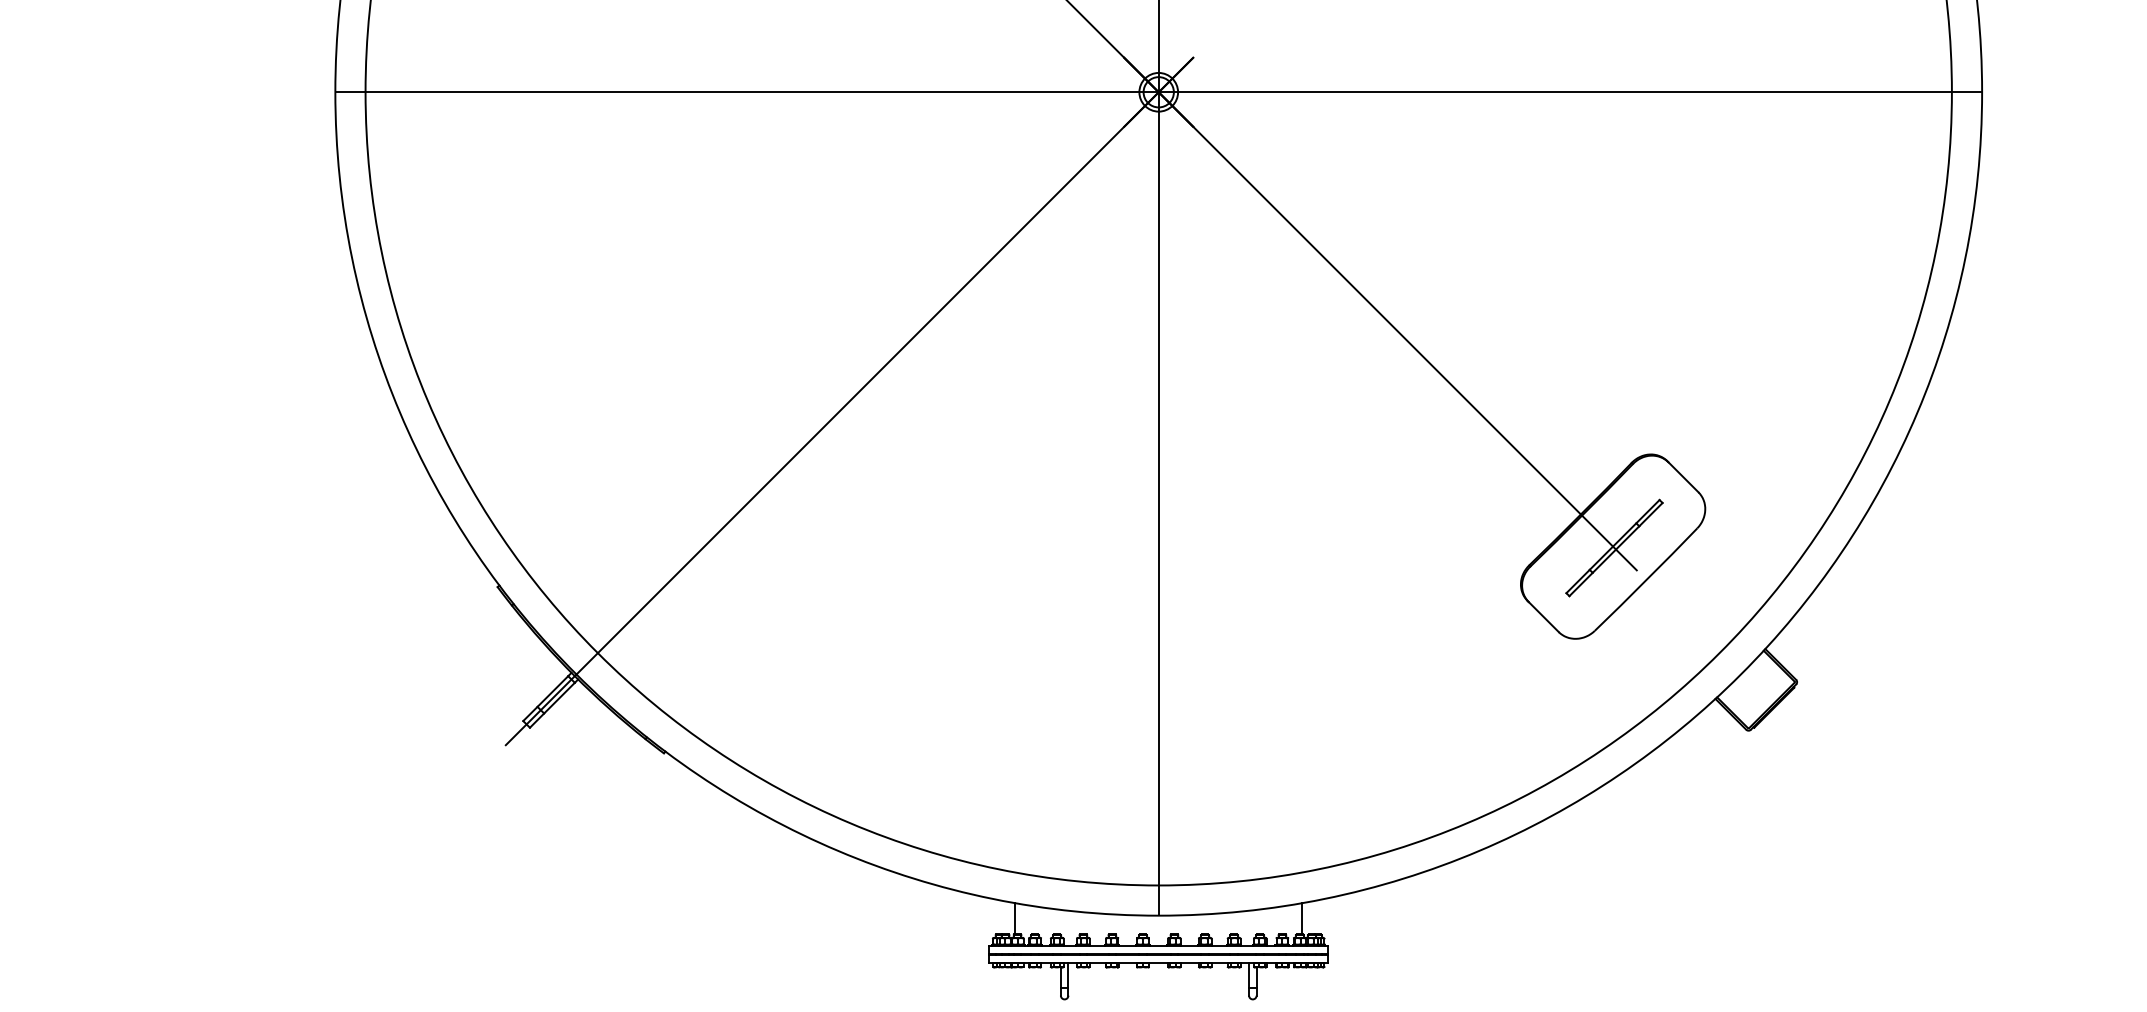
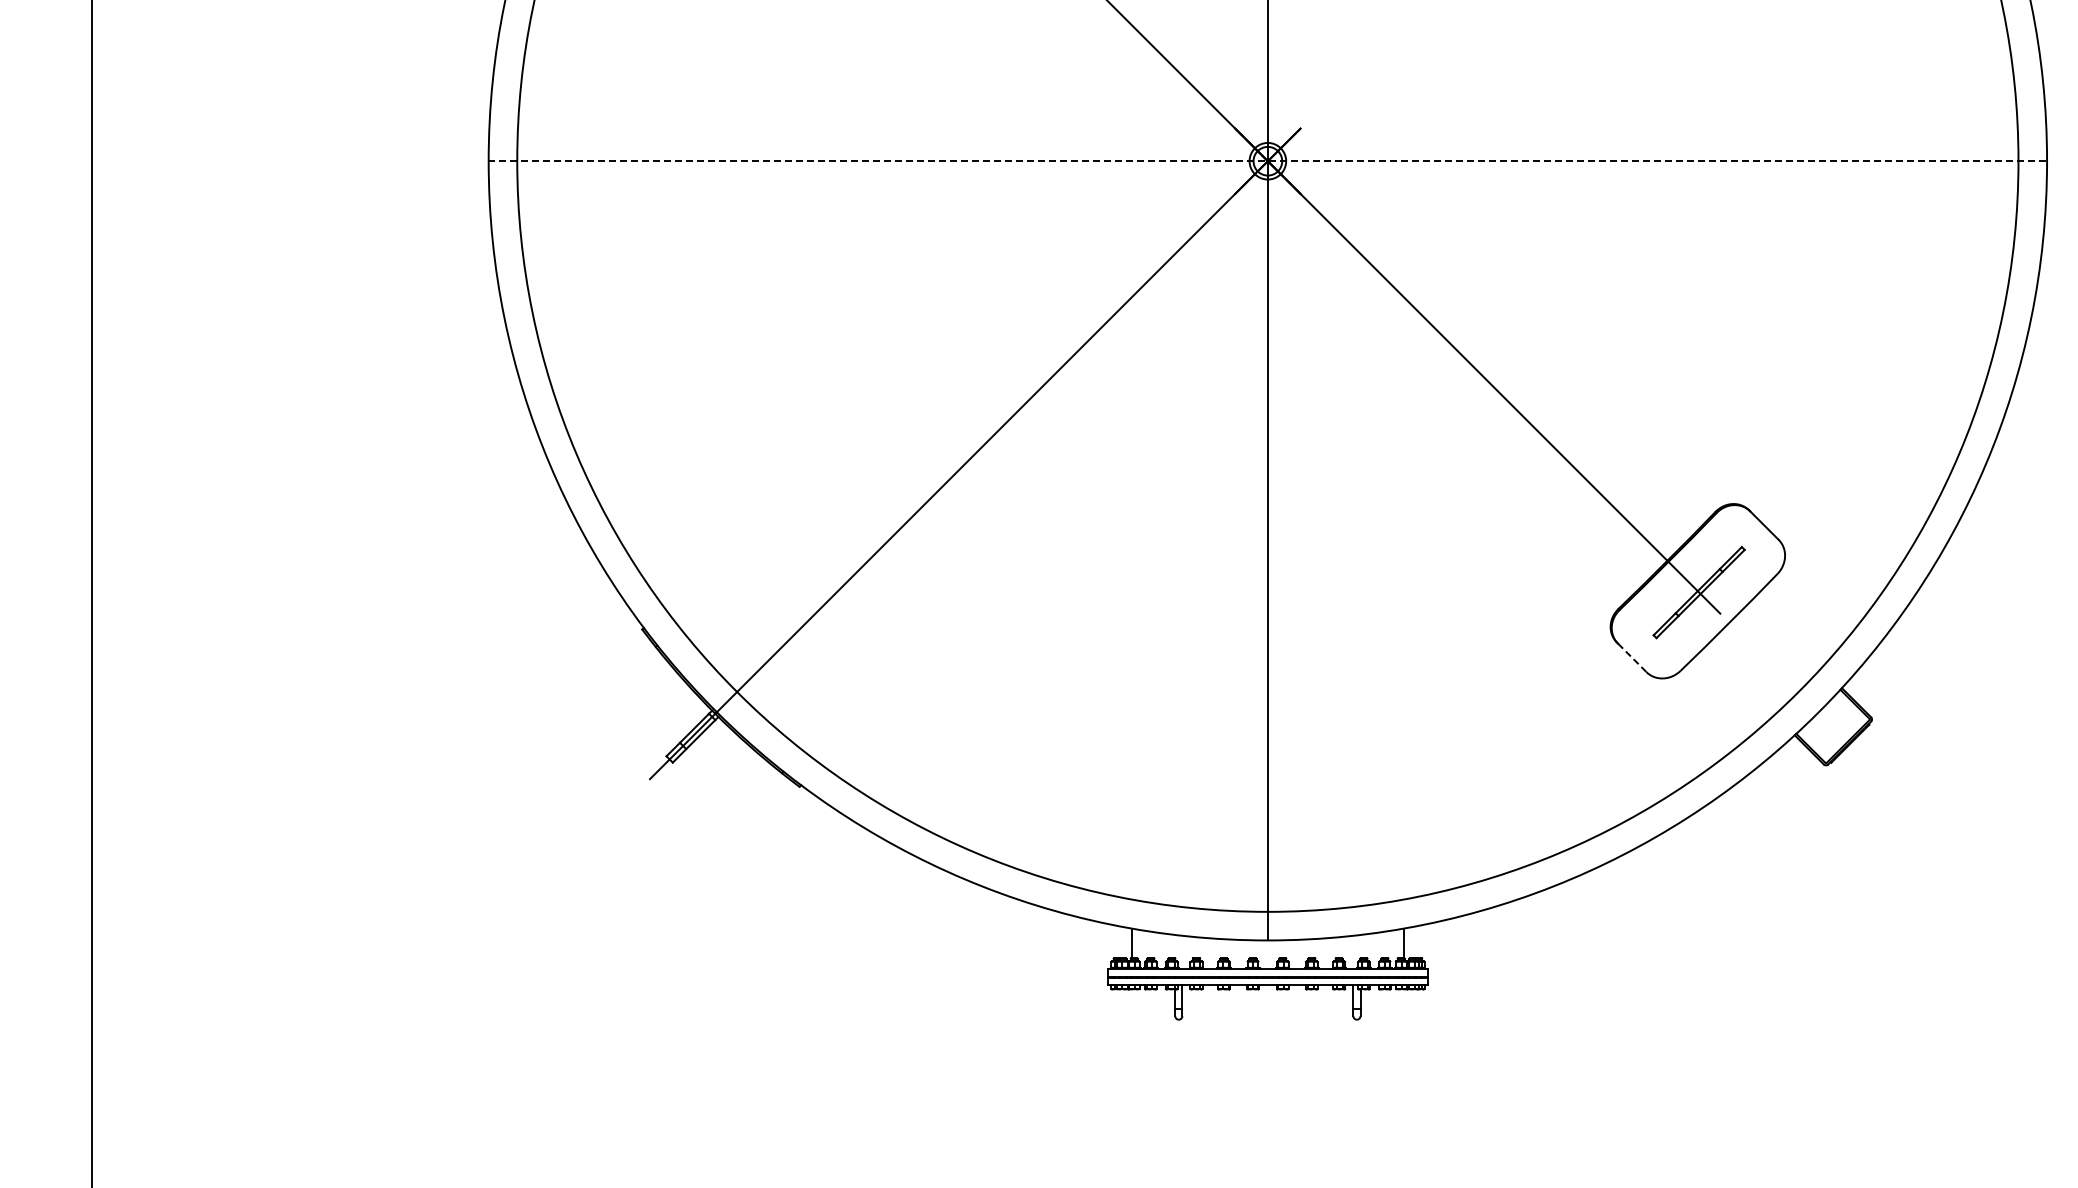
line: (1158, 92) -> (1267, 161), solid -> dashed
line: (1544, 617) -> (1632, 658), solid -> dashed

